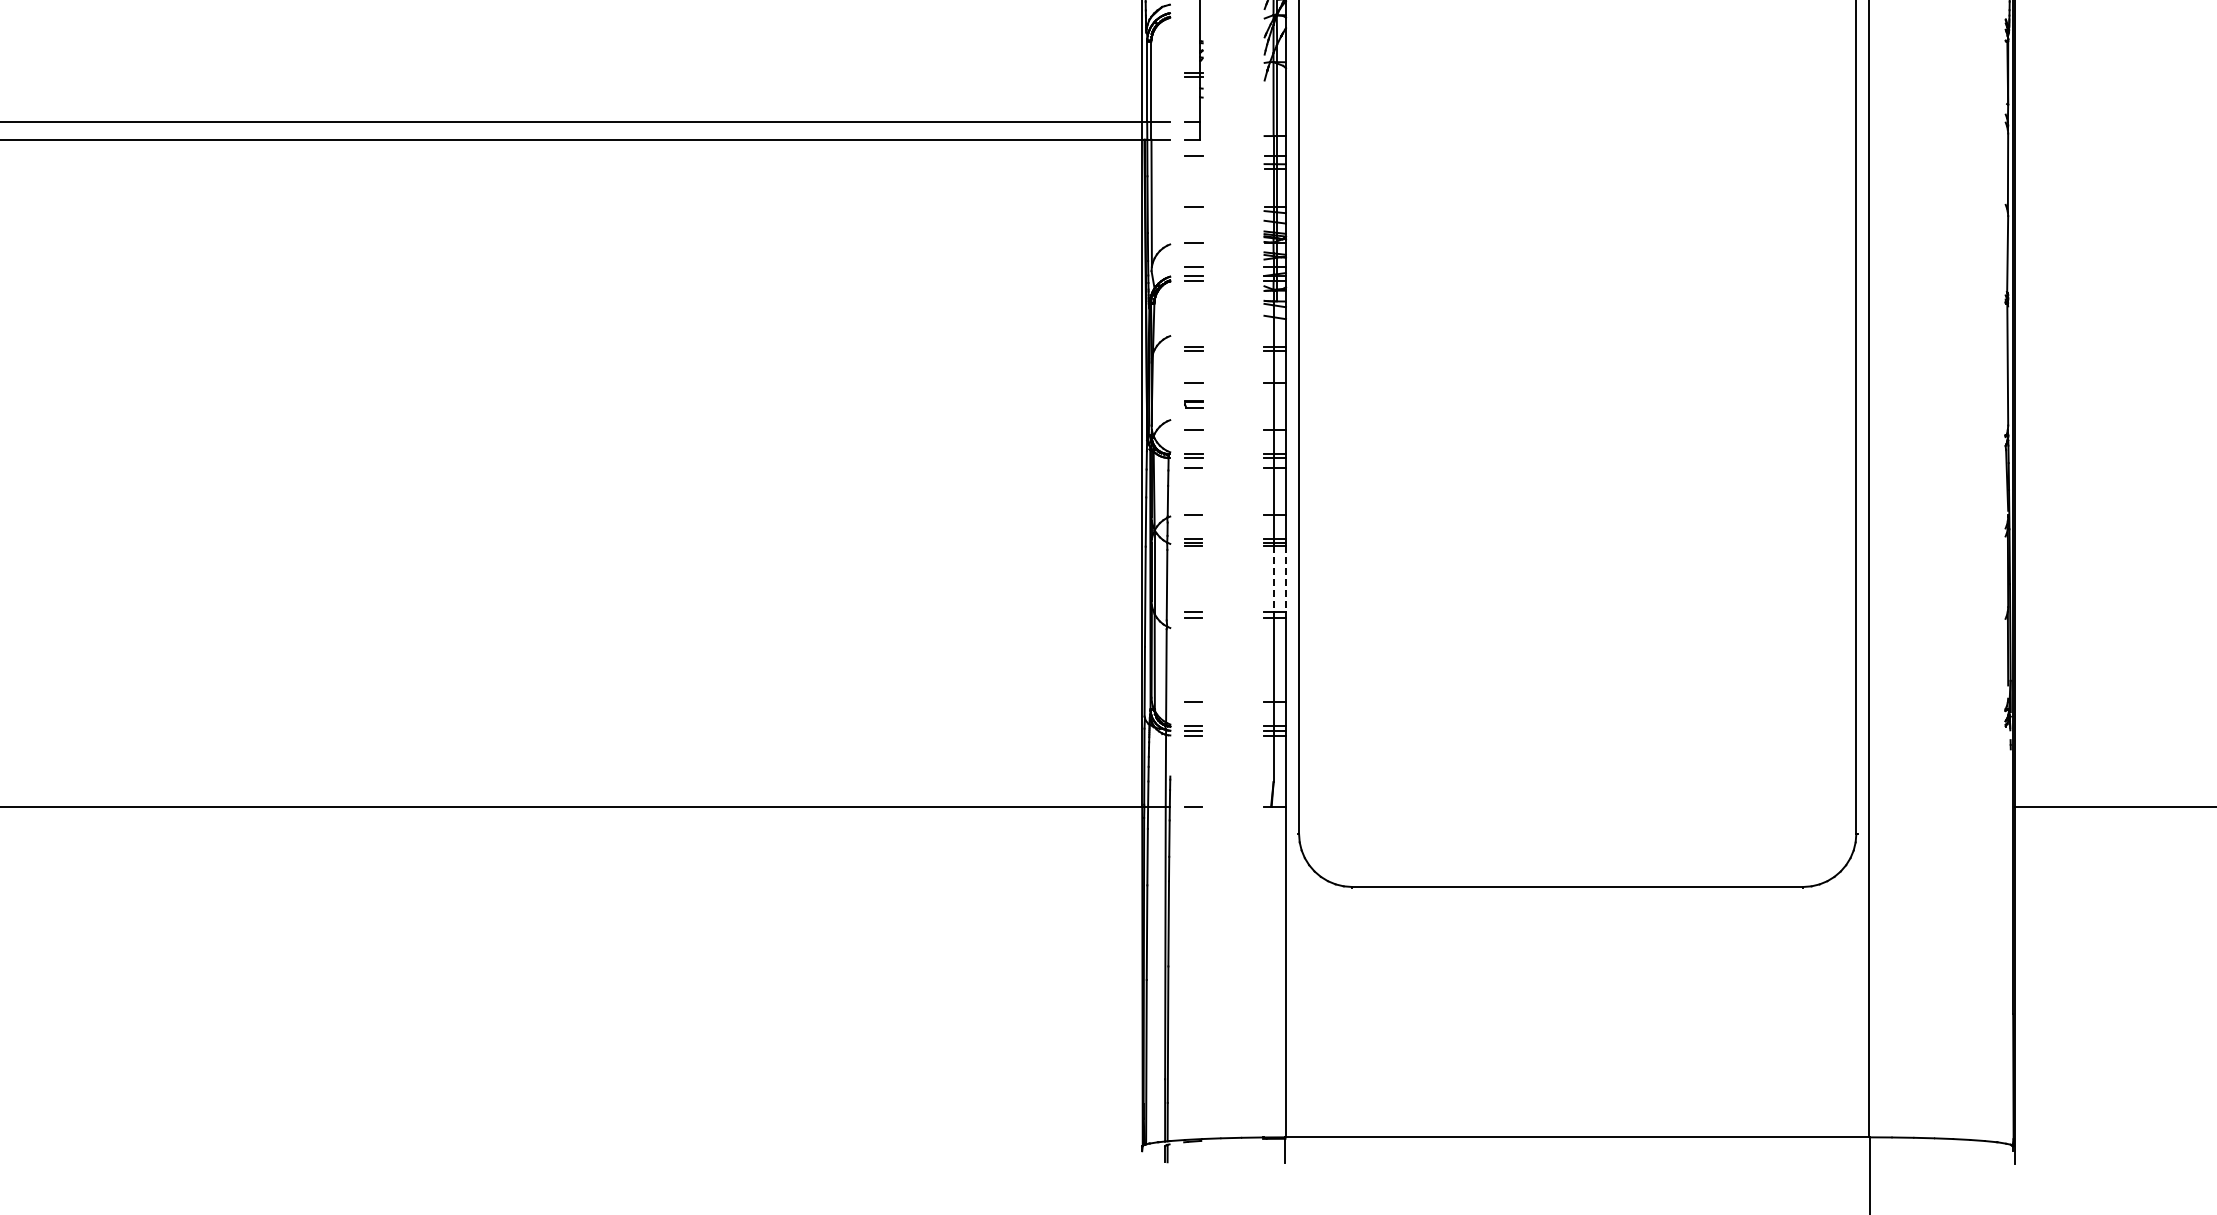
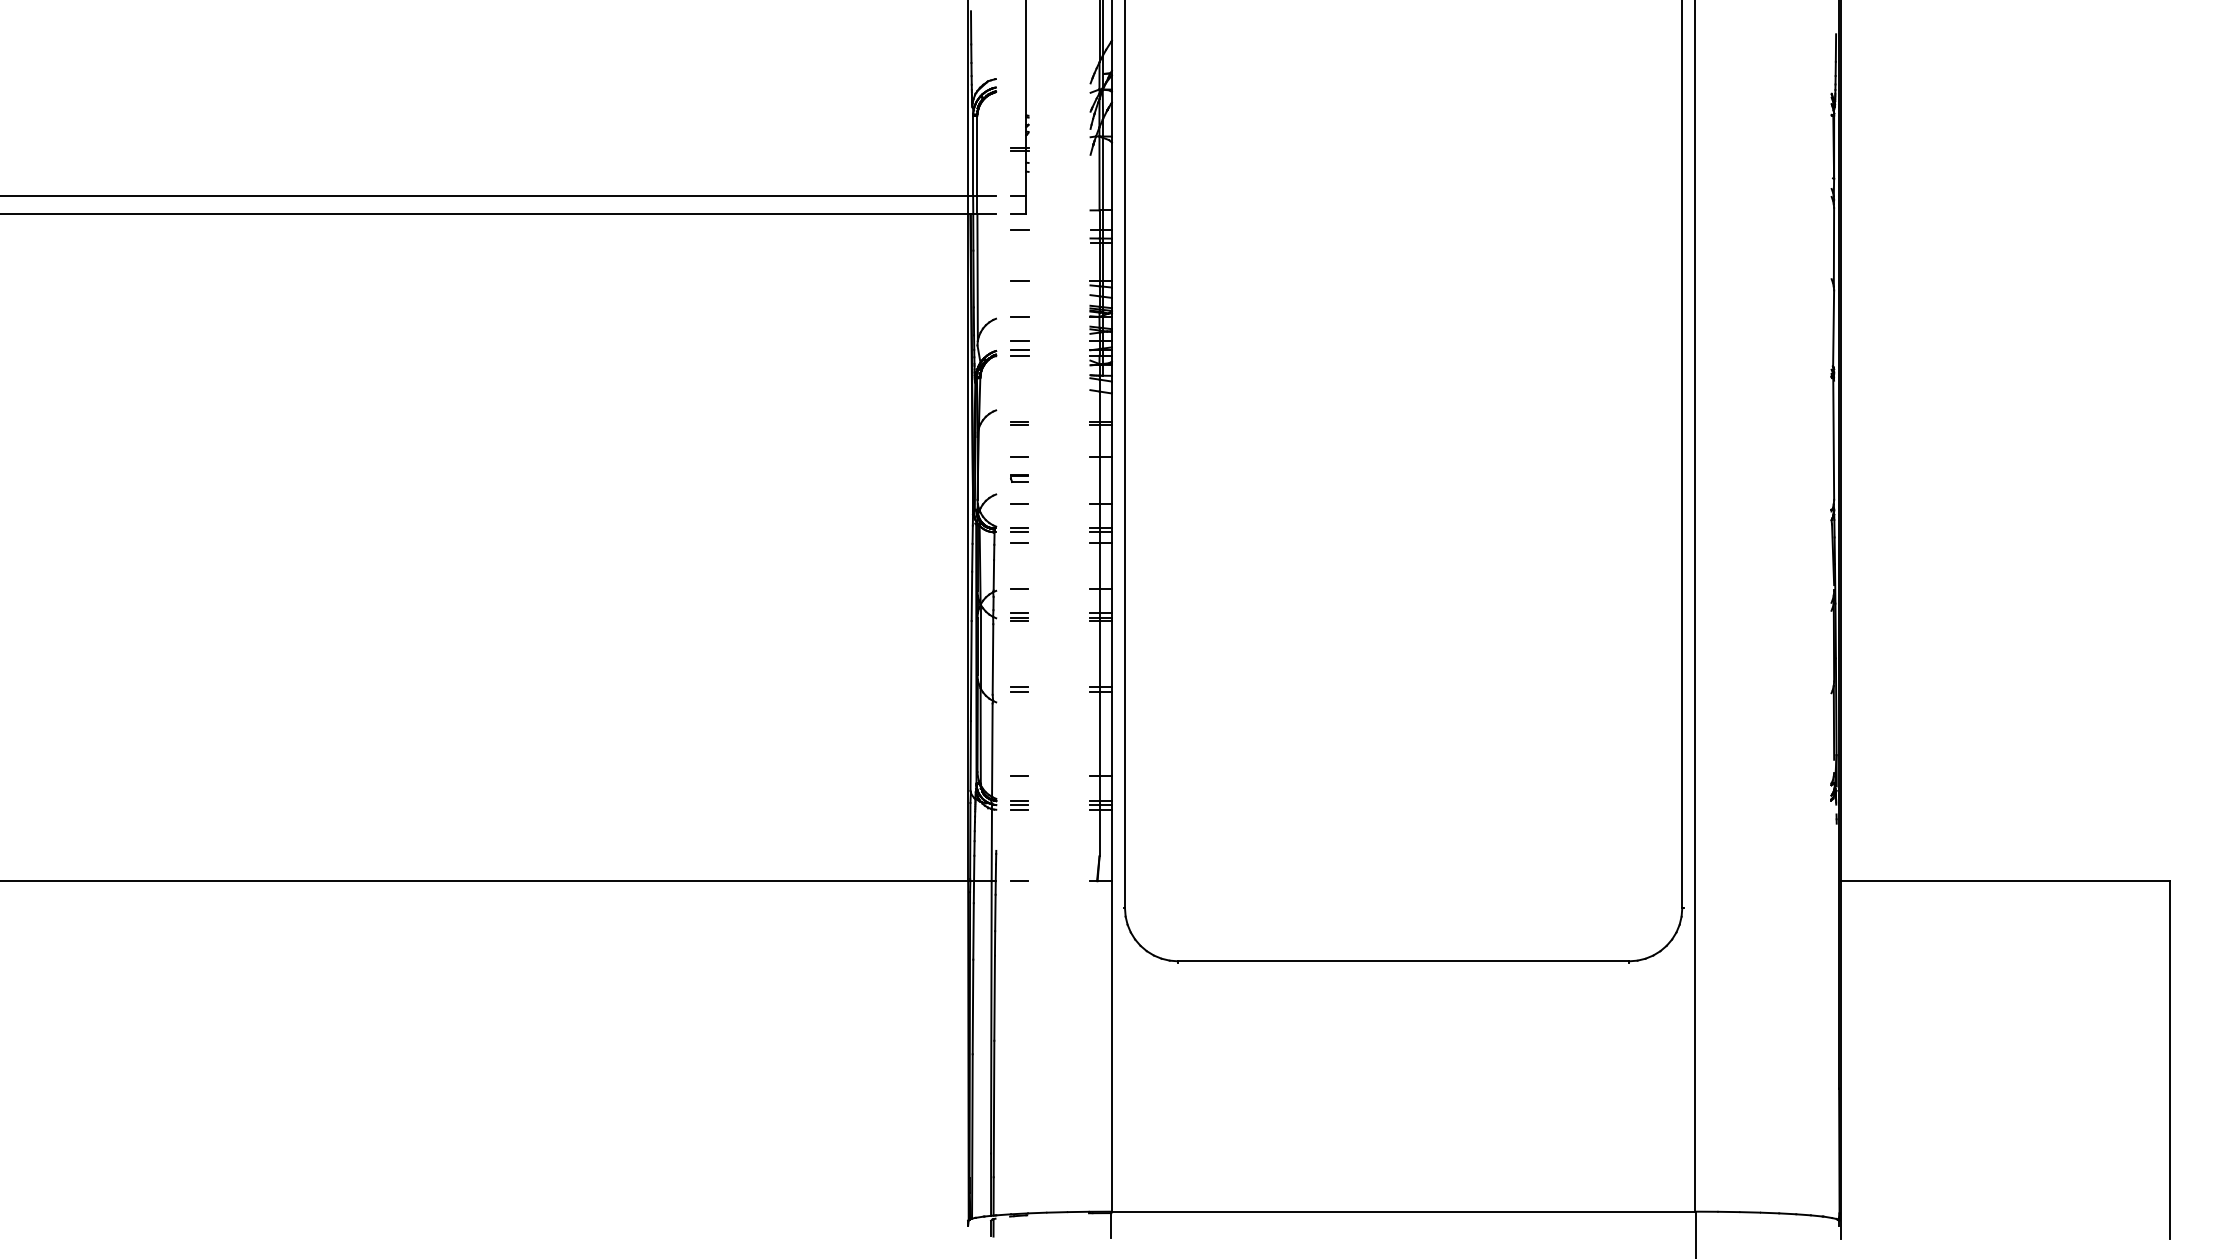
line: (1273, 580) -> (1099, 654), dashed -> solid
line: (1285, 580) -> (1111, 654), dashed -> solid

